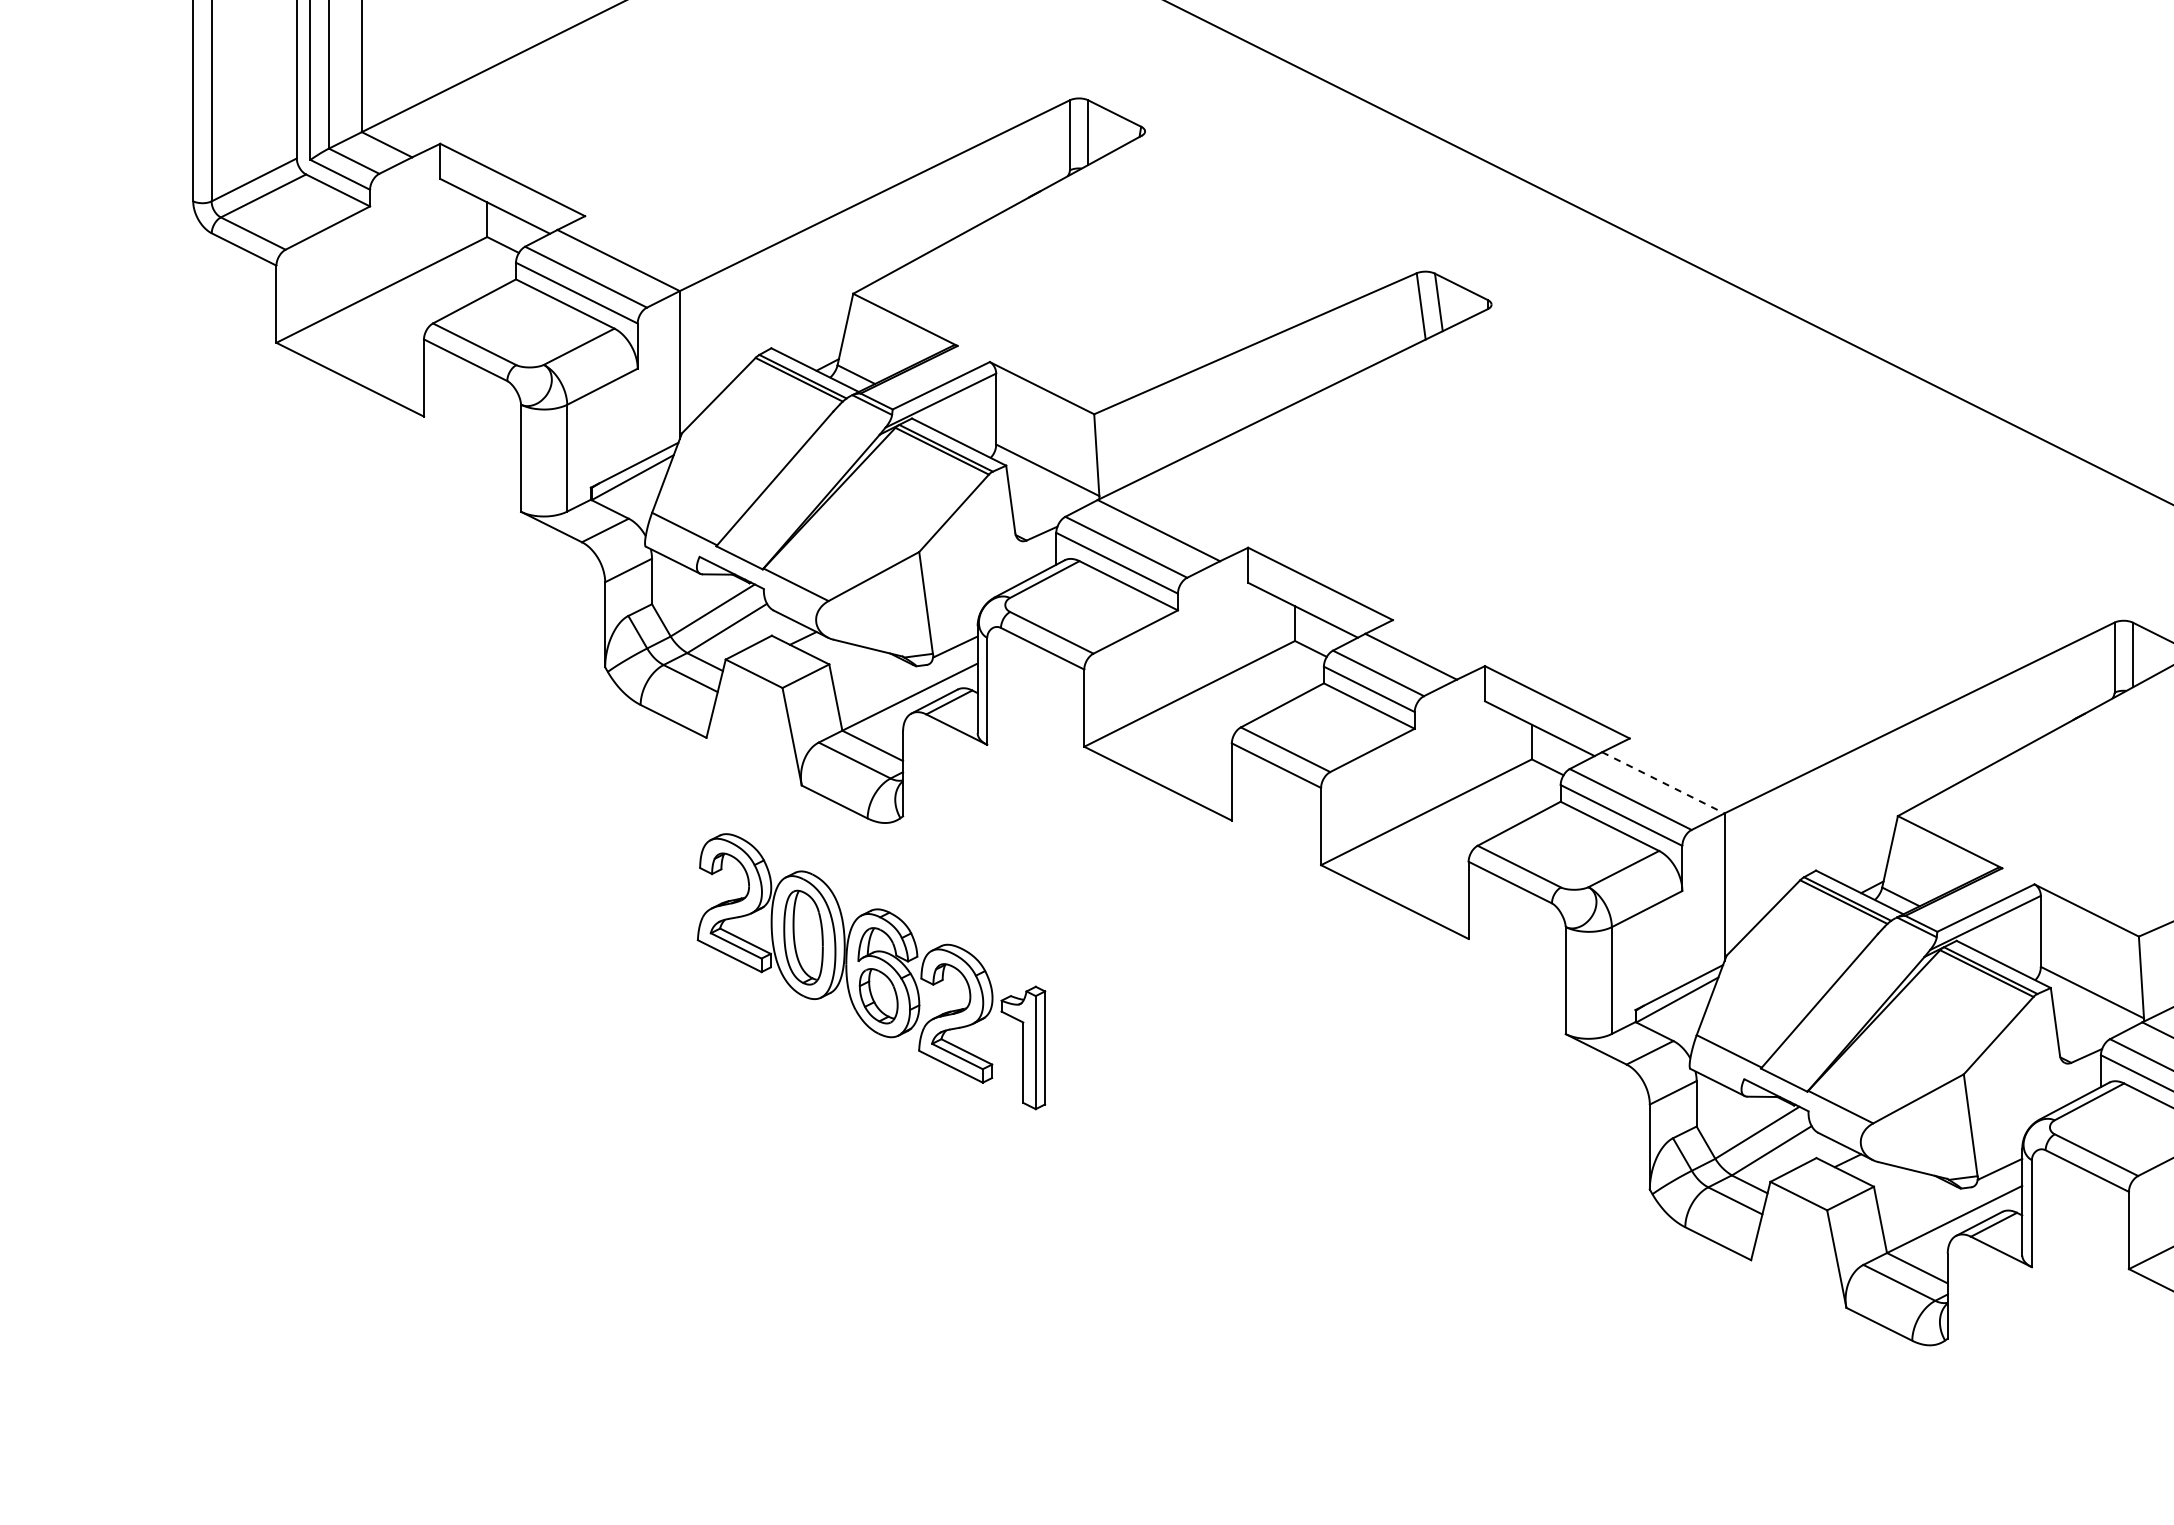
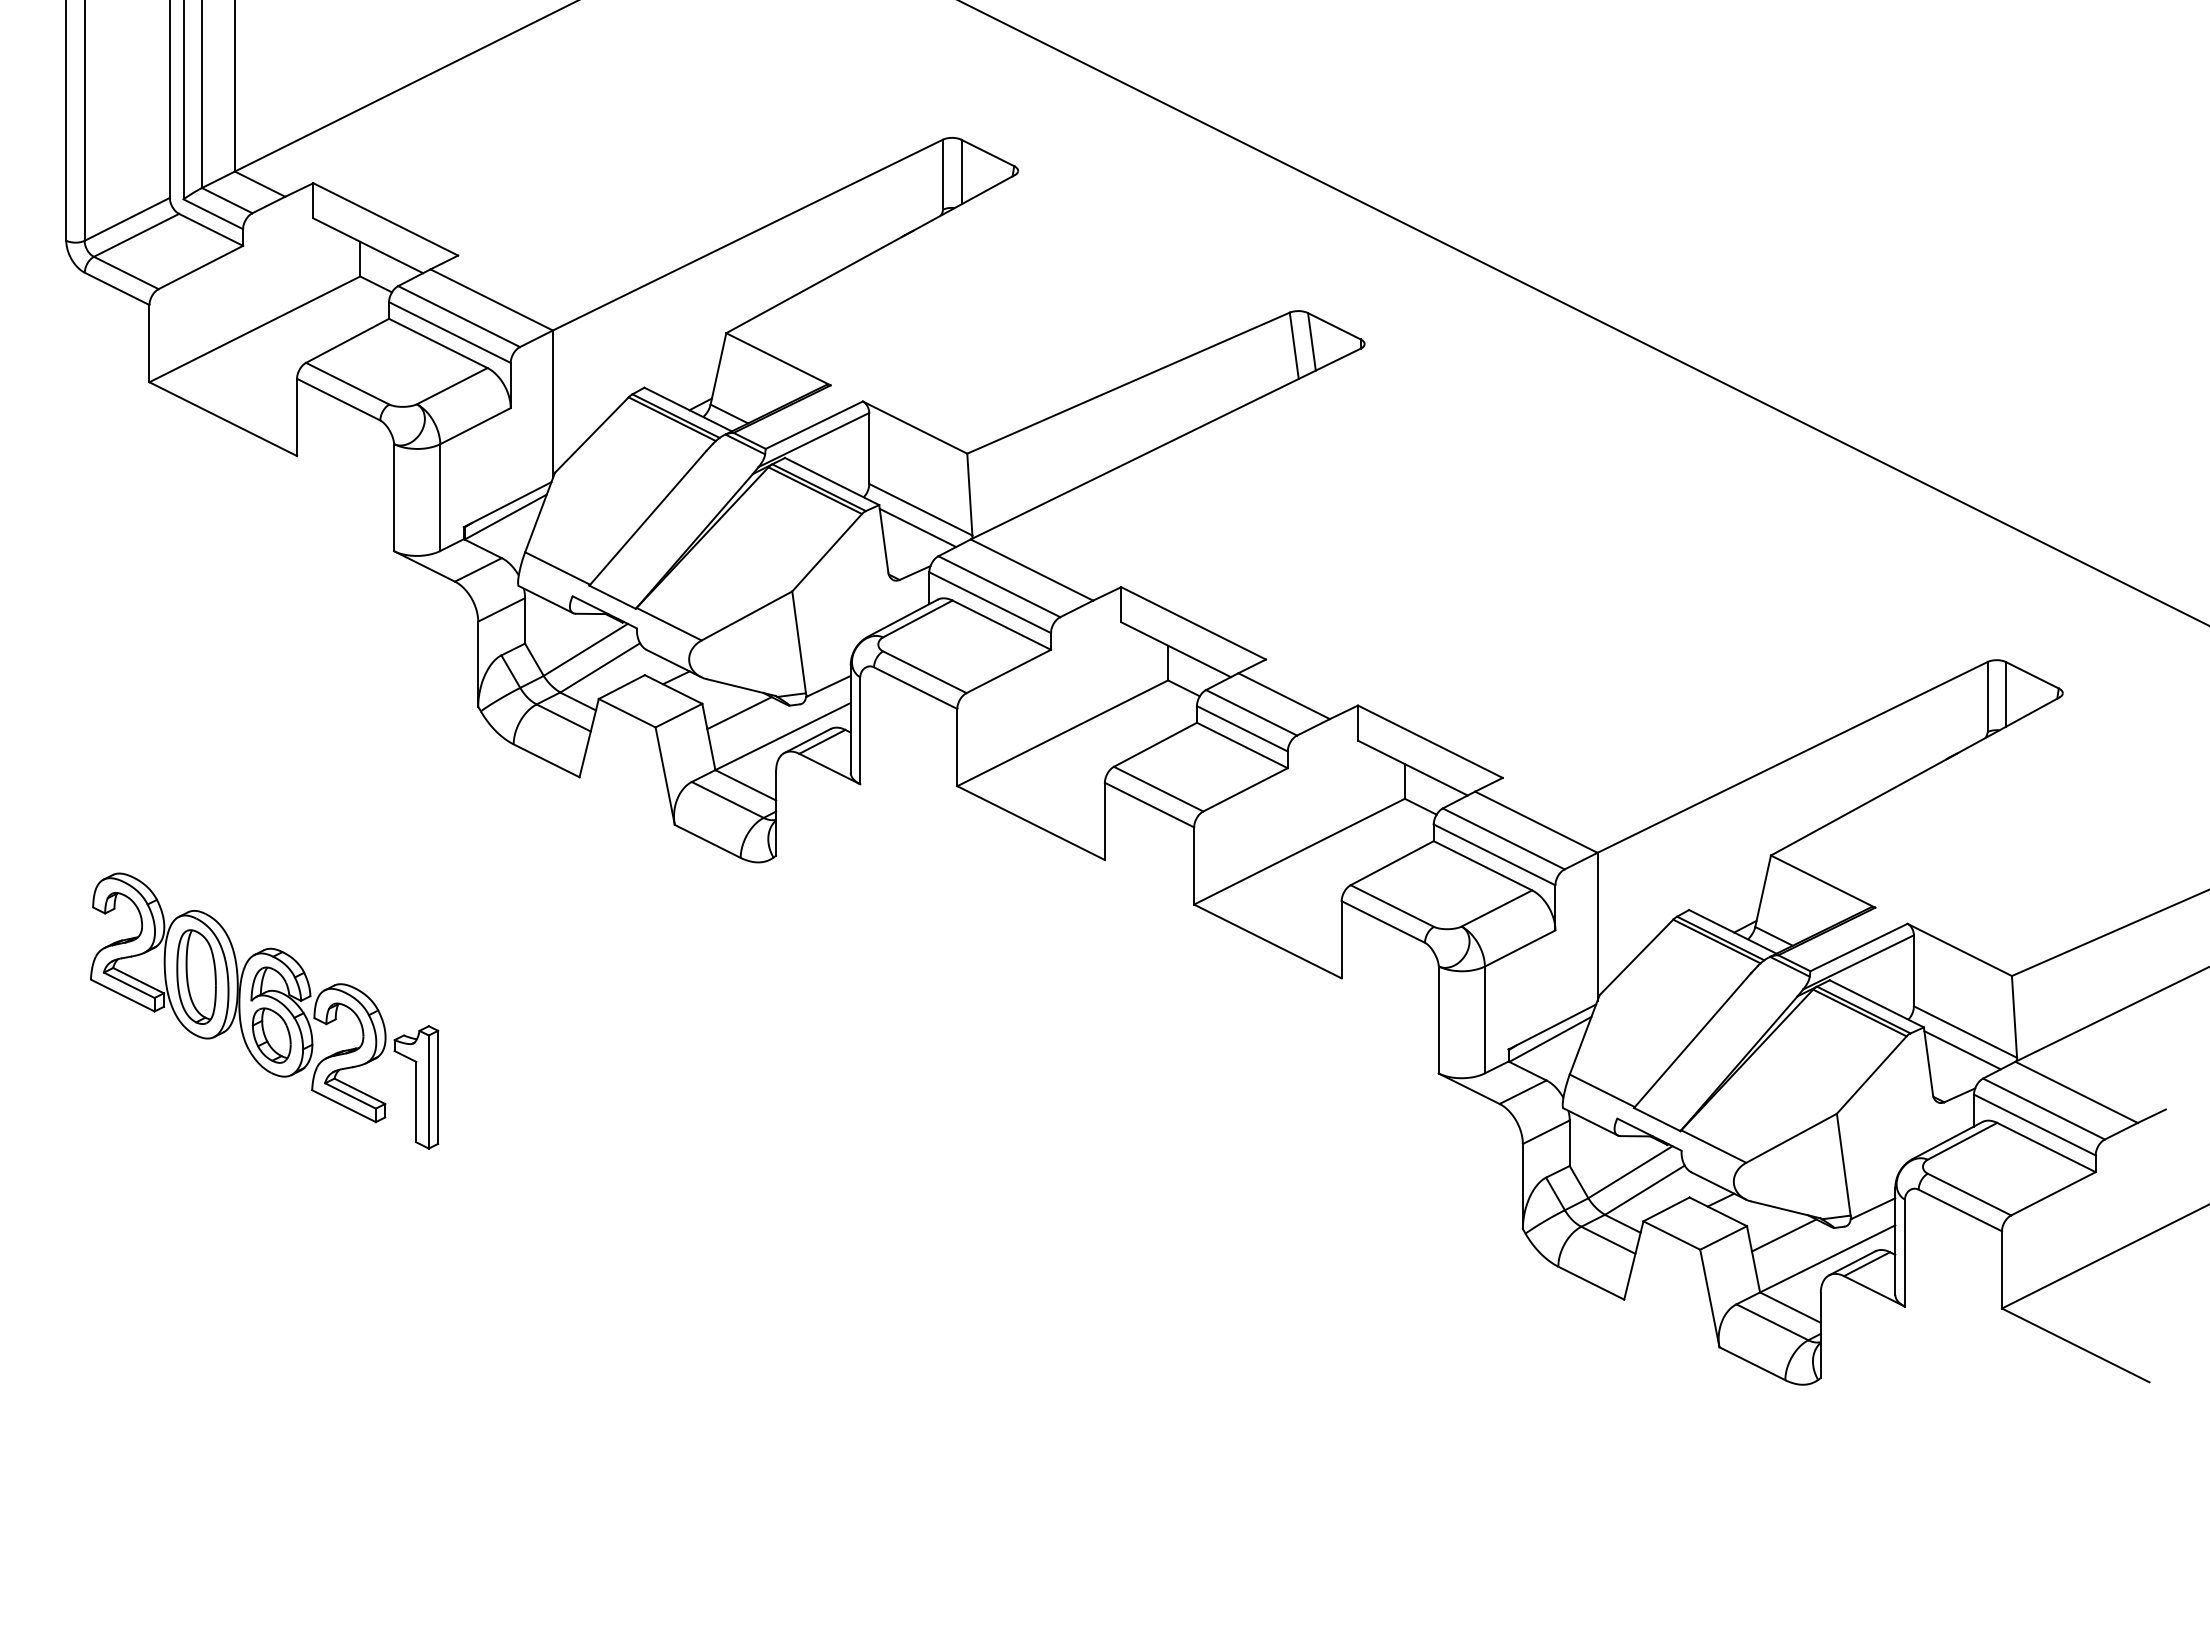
line: (1044, 488) -> (917, 527), added
line: (866, 674) -> (739, 713), added
line: (1663, 783) -> (1536, 822), dashed -> solid
part: (871, 971) -> (264, 1010), moved
line: (2089, 1011) -> (1962, 1050), added
line: (1911, 1196) -> (1784, 1235), added

